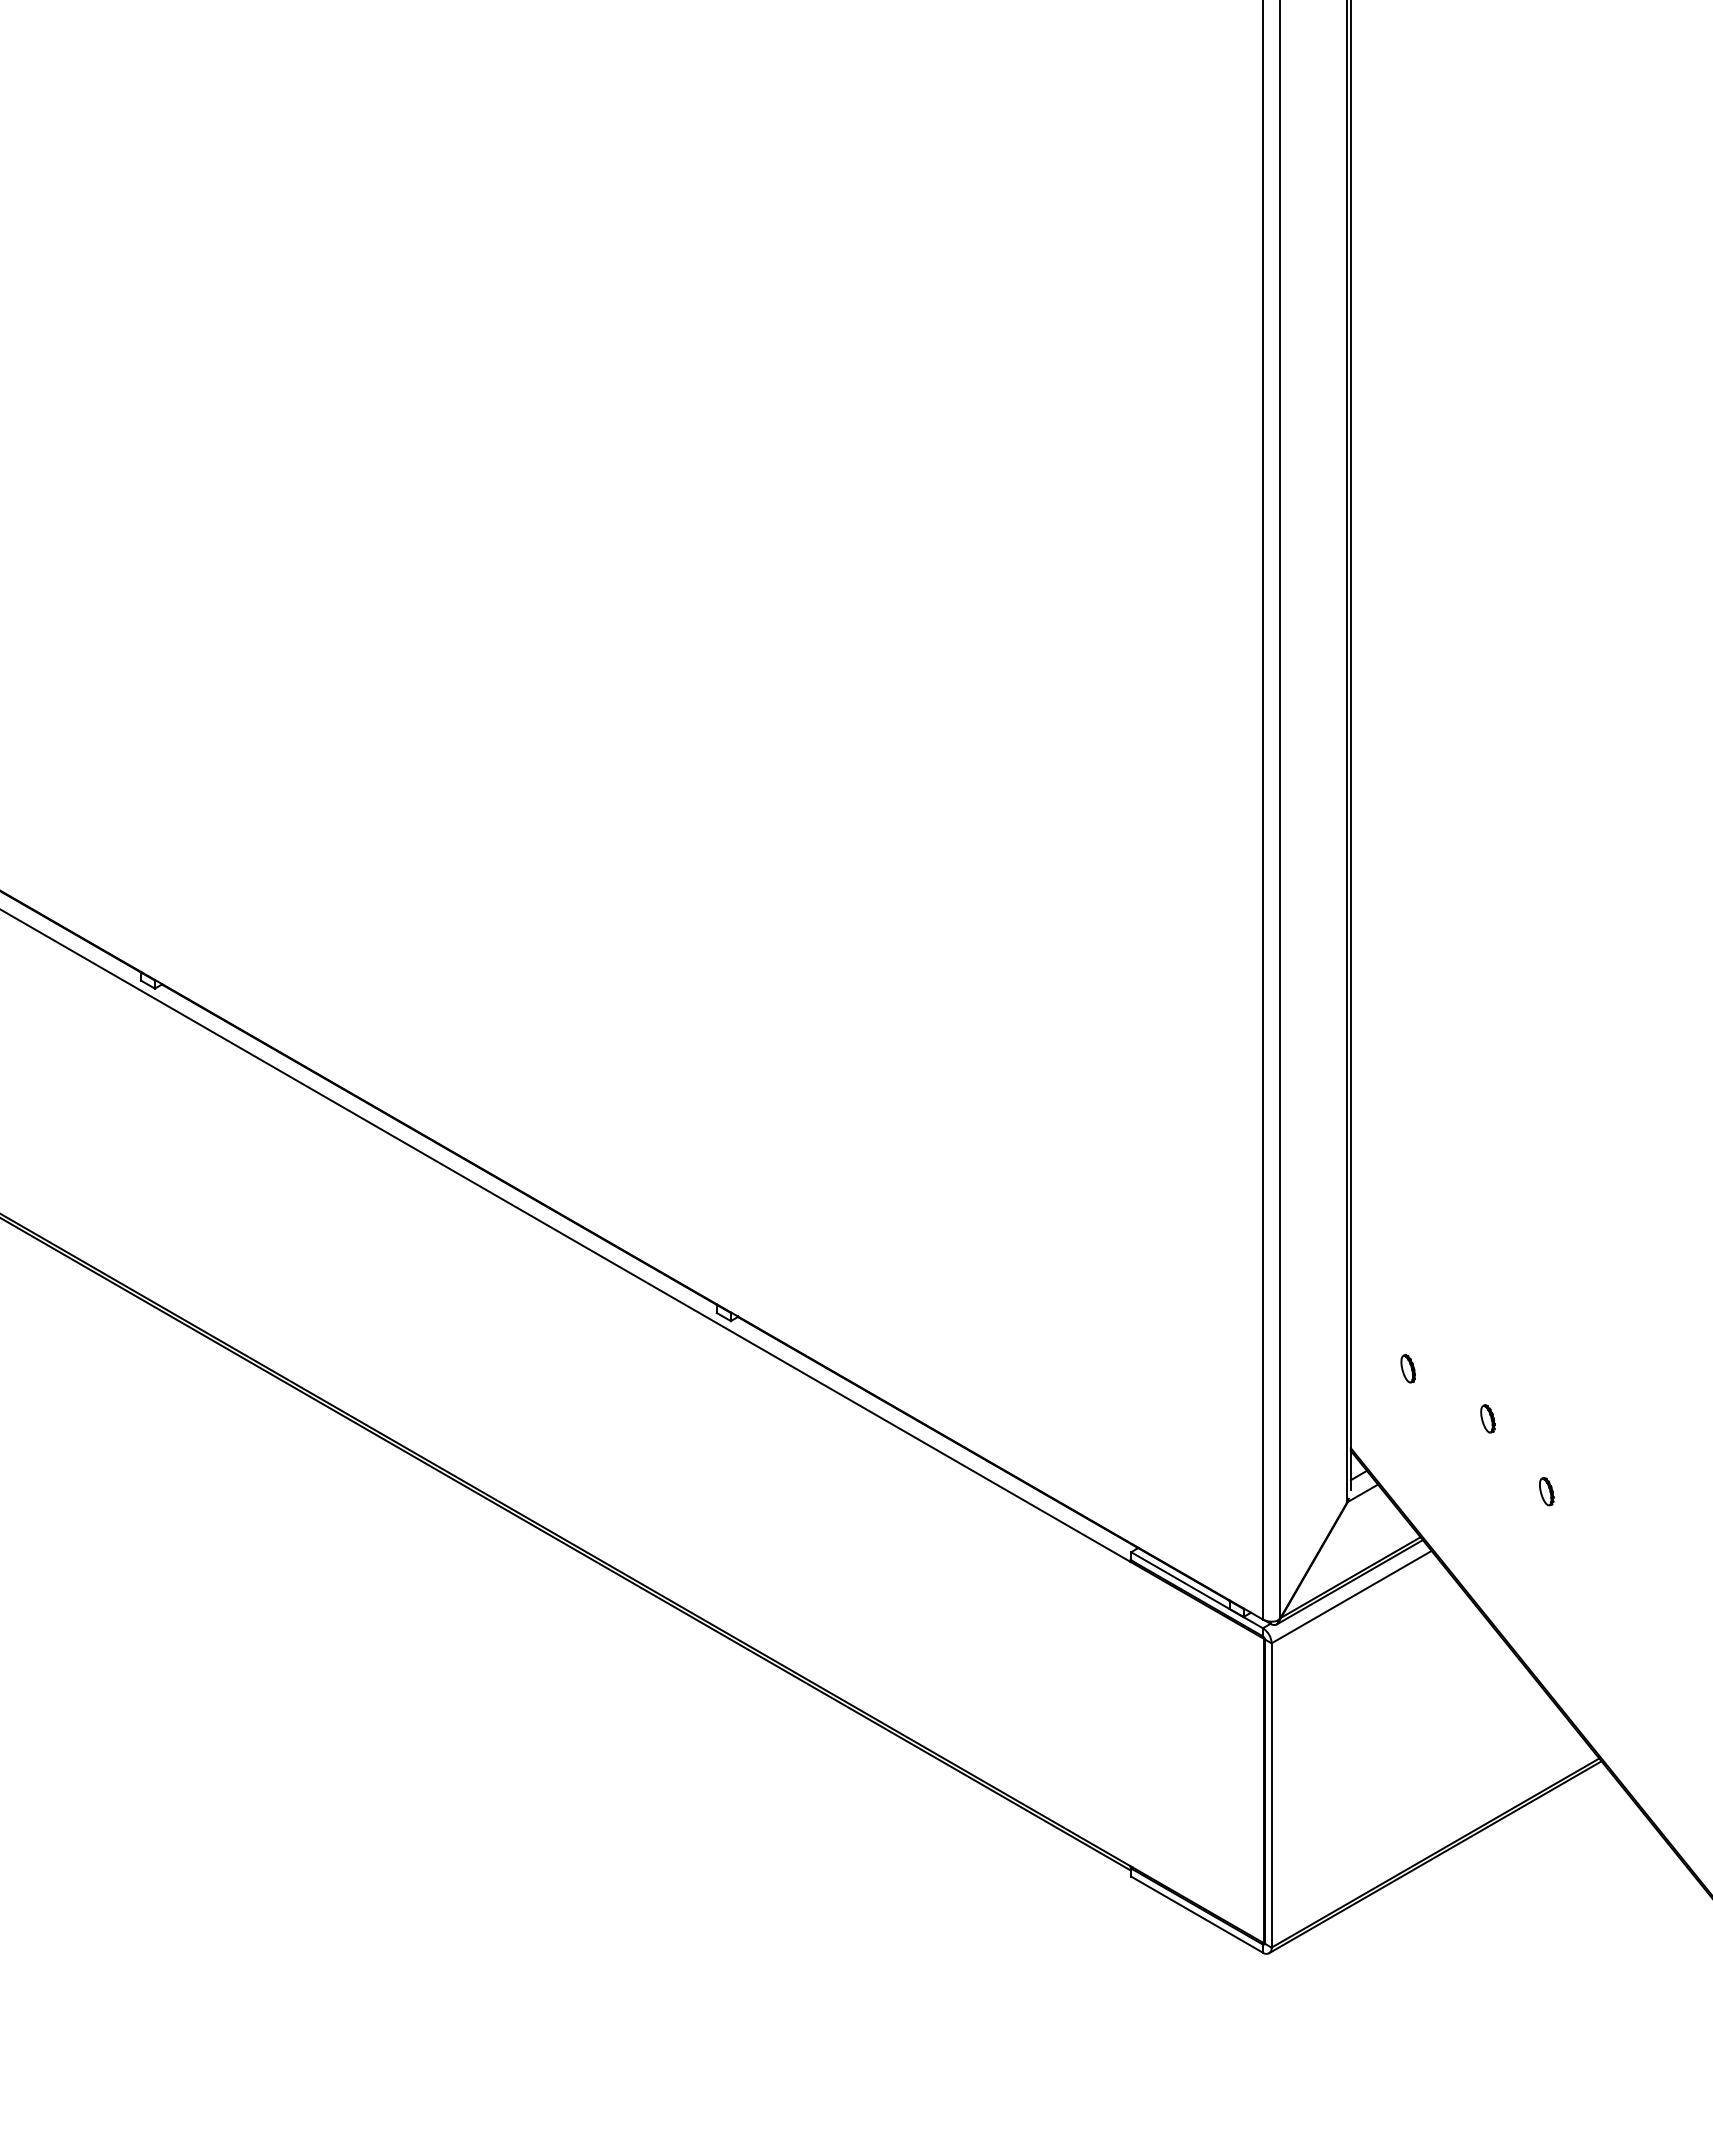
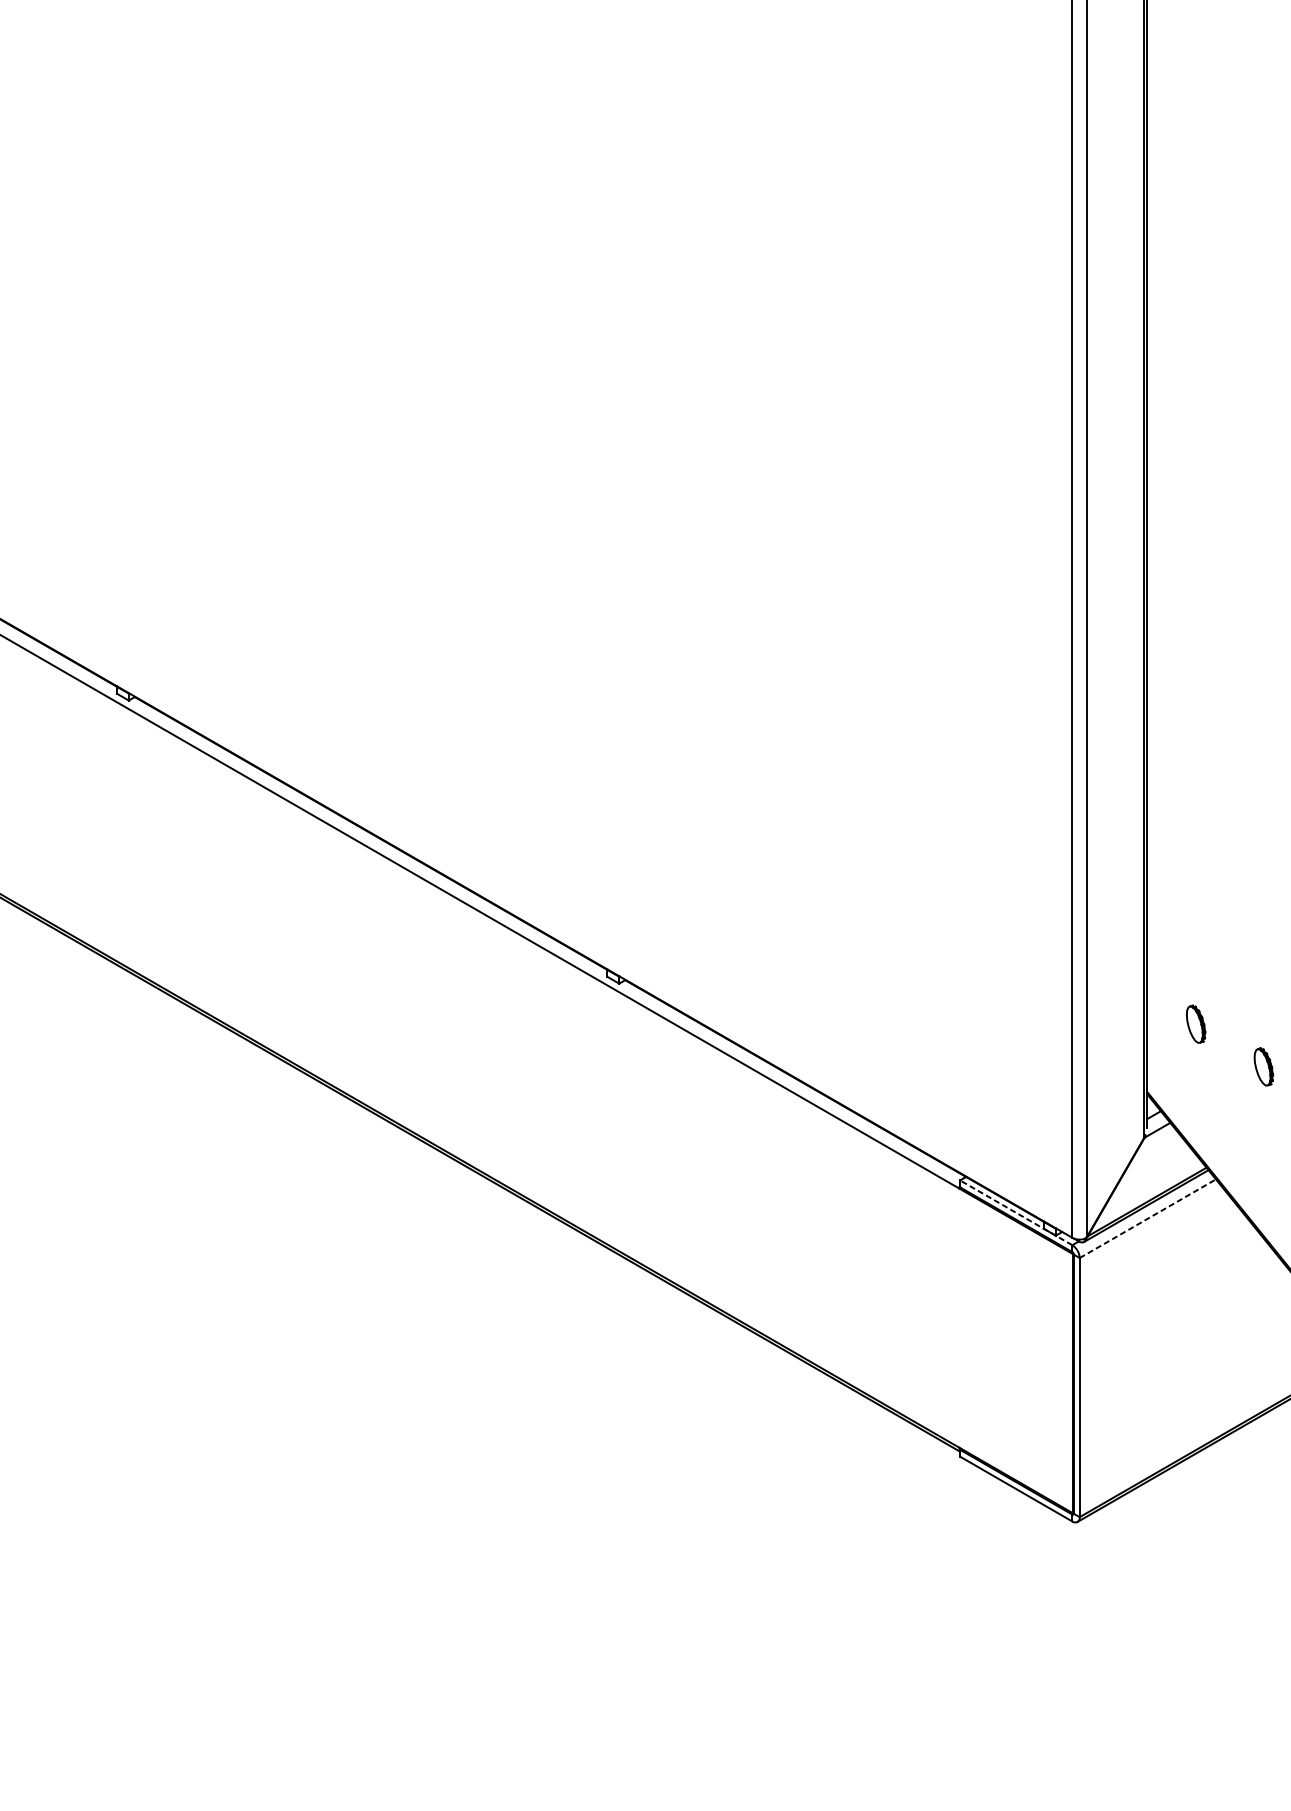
part: (1407, 1368) -> (1195, 1024), size x1.6
part: (1487, 1418) -> (1263, 1066), size x1.6
line: (1196, 1589) -> (1015, 1212), solid -> dashed
line: (1352, 1596) -> (1148, 1218), solid -> dashed

